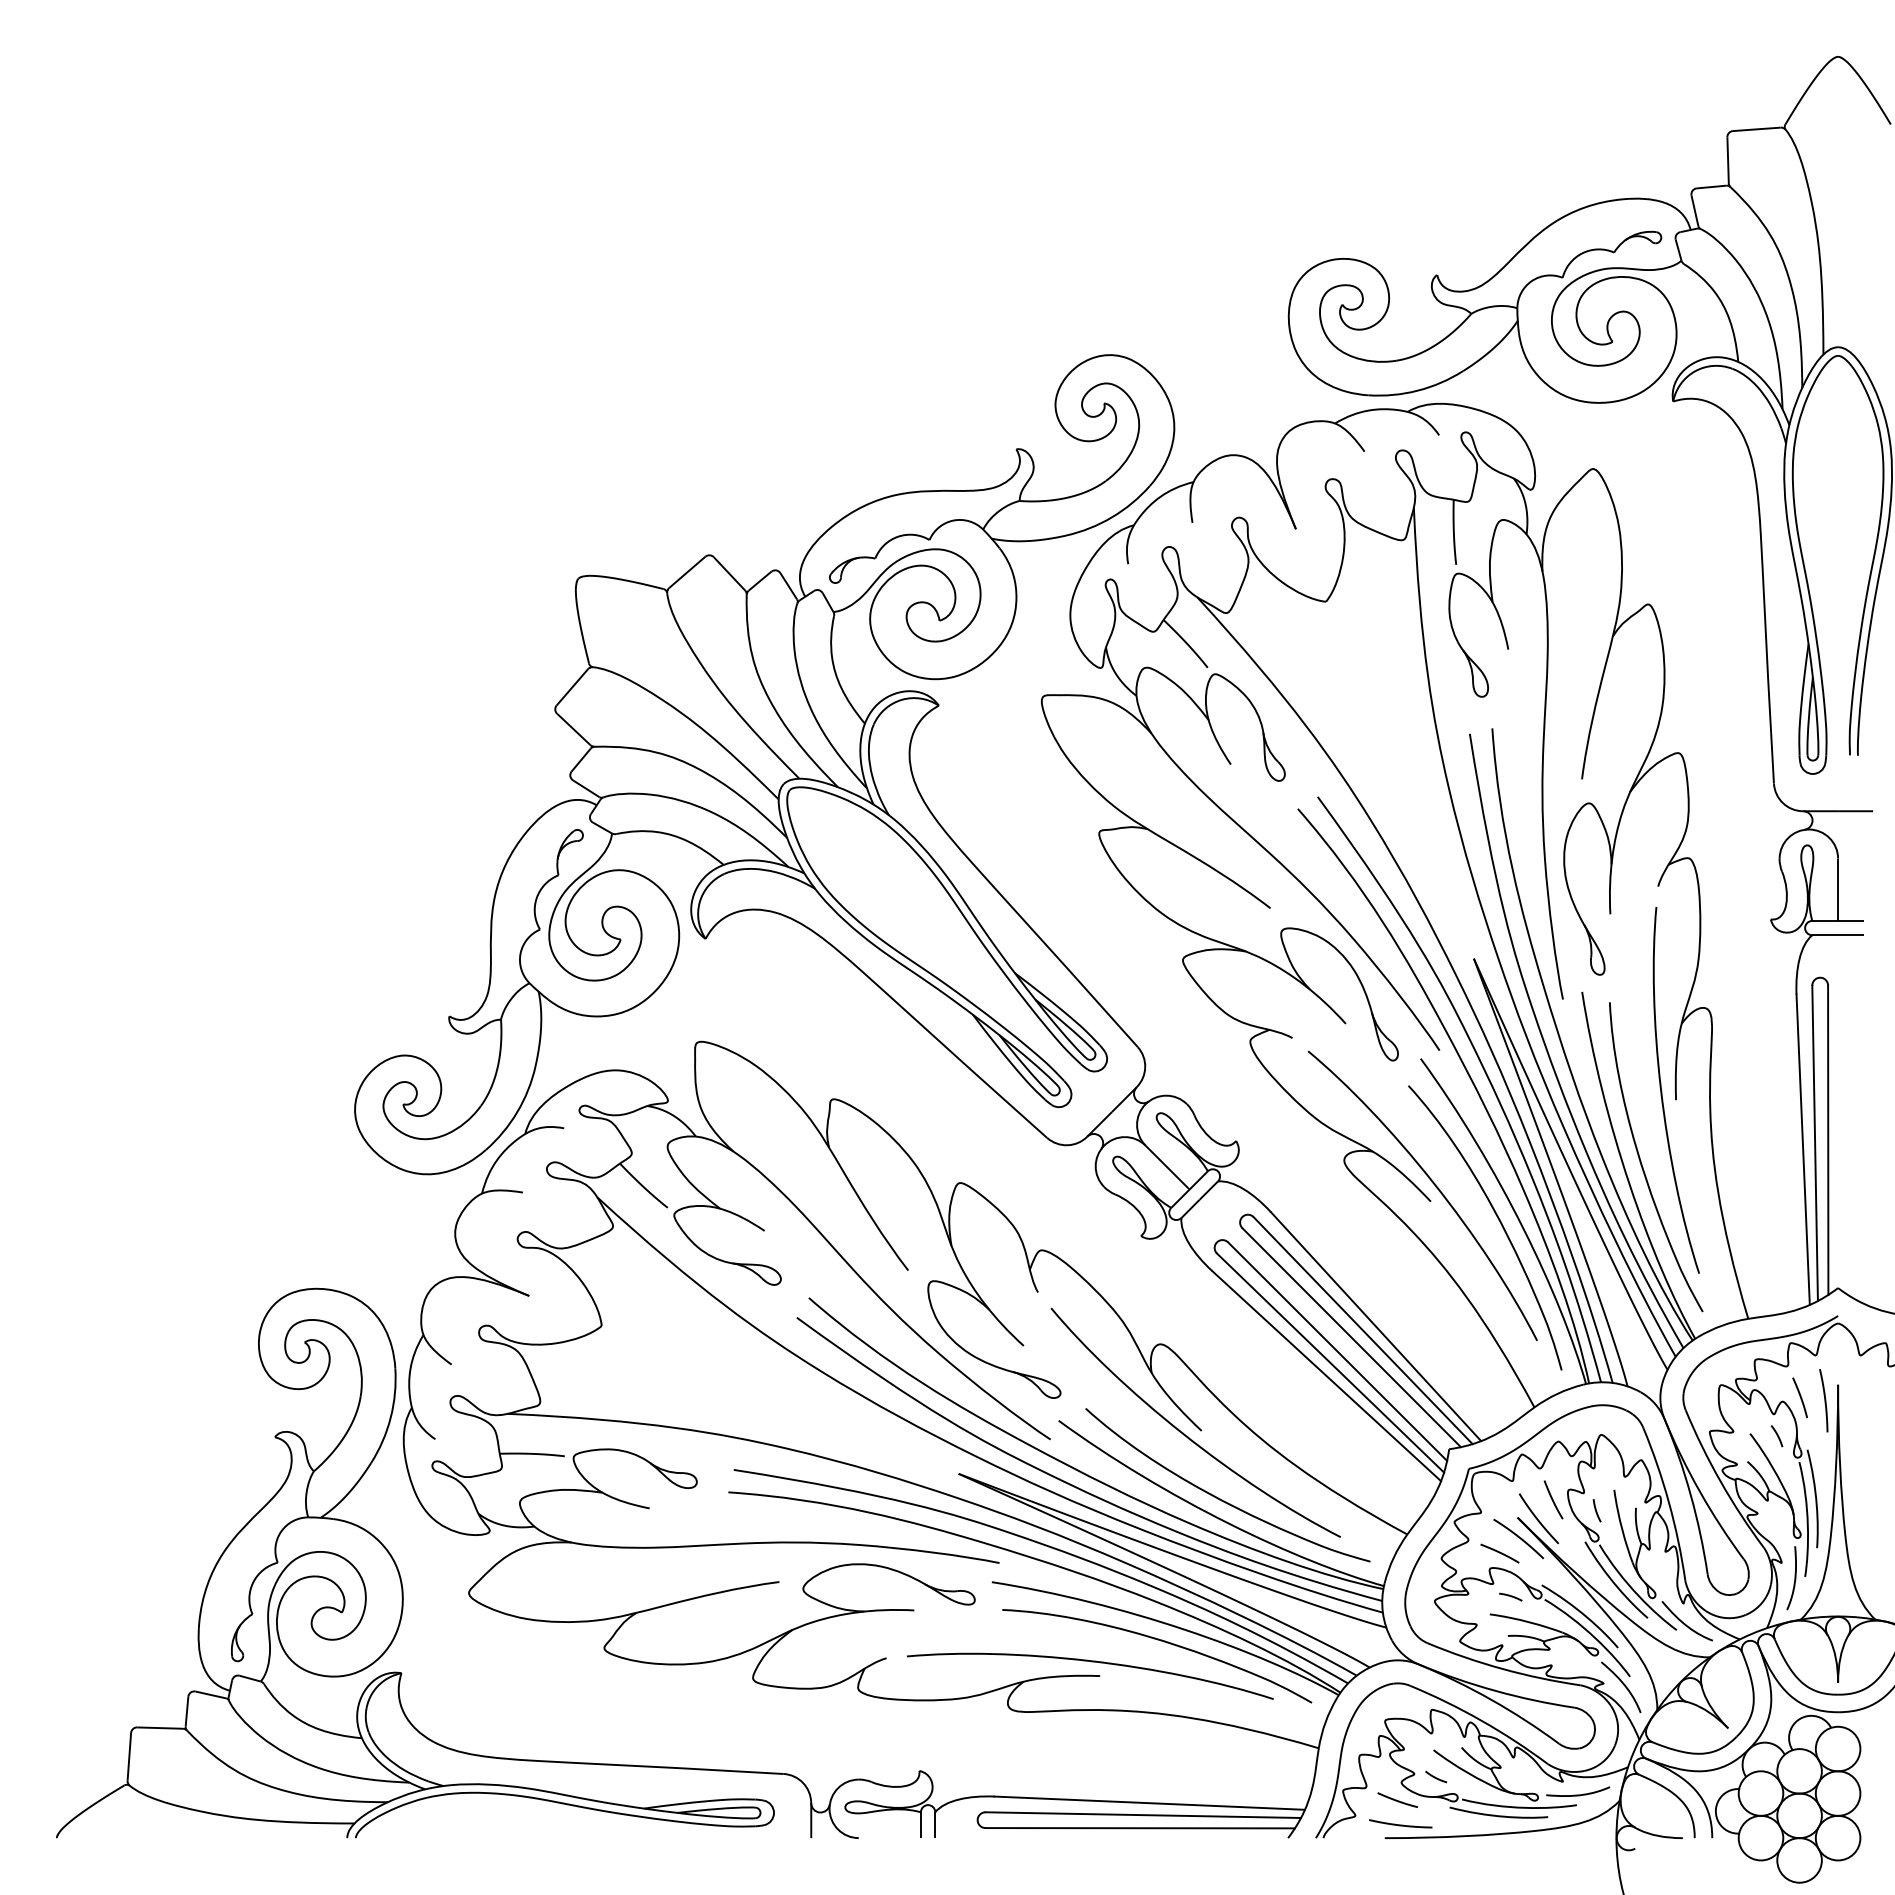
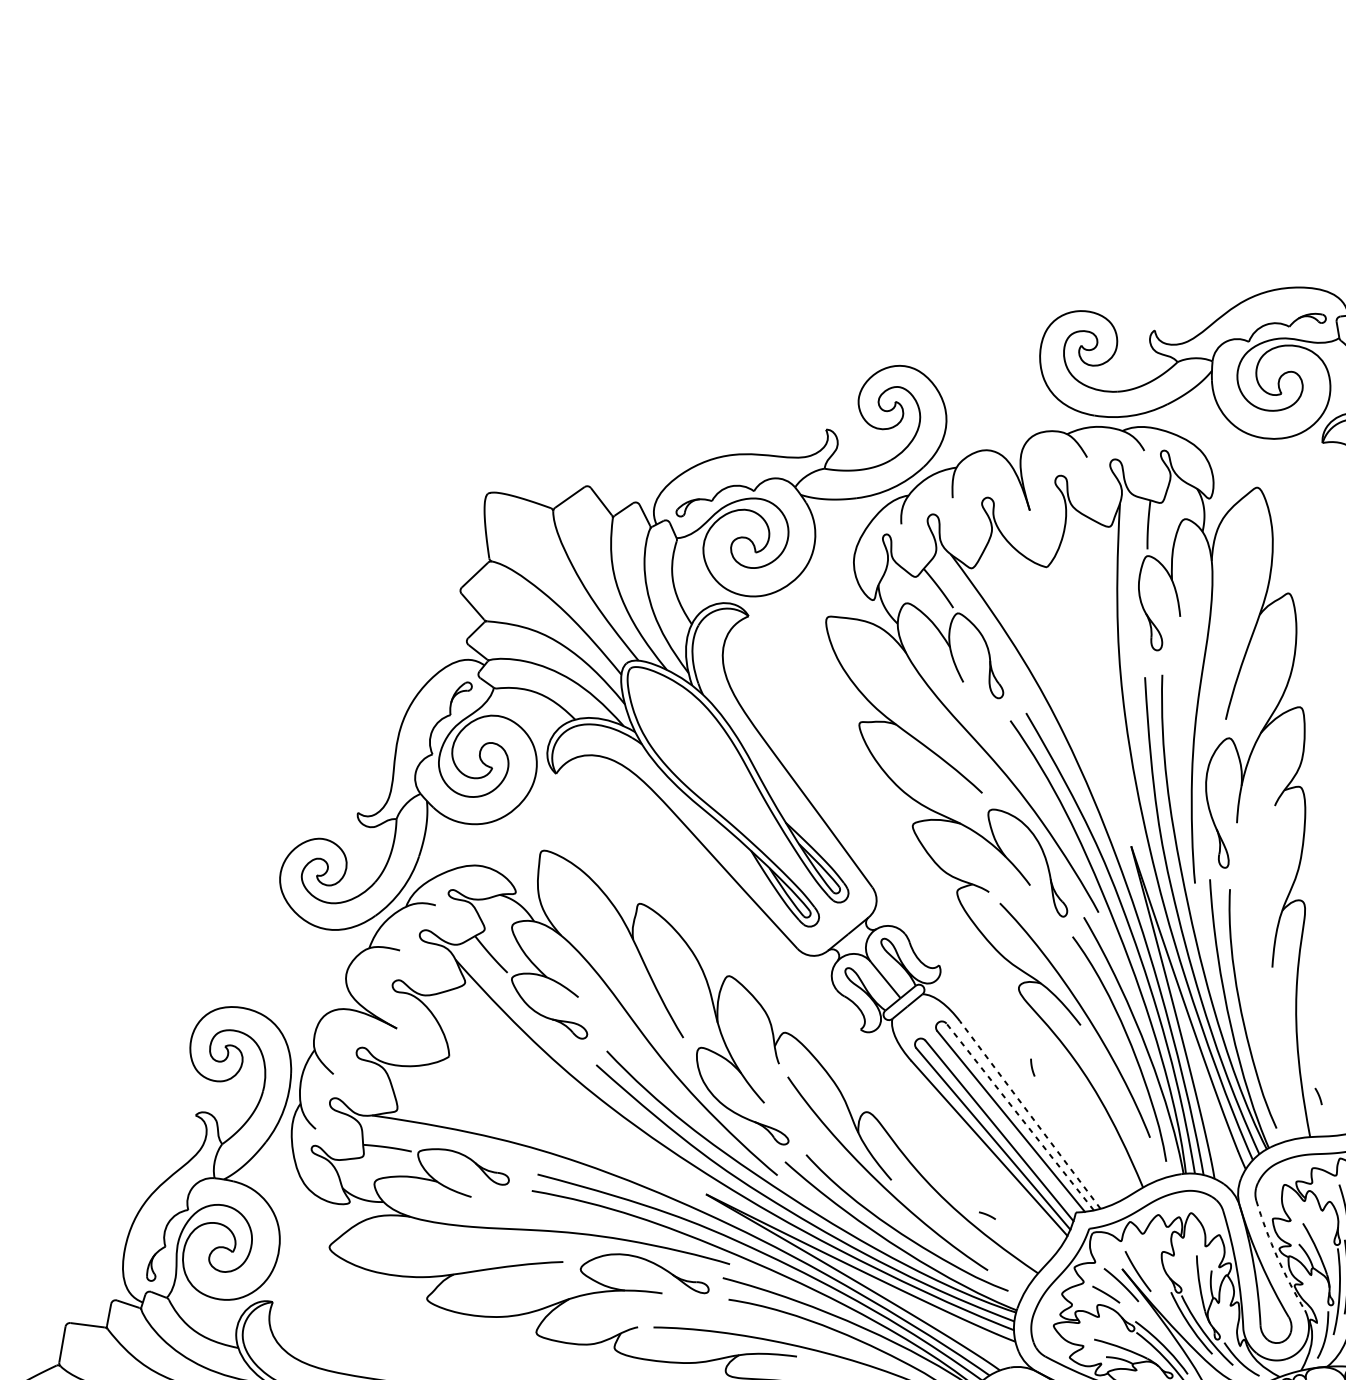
curve: (1662, 1091) -> (1262, 960), removed
line: (1375, 1326) -> (1029, 1114), solid -> dashed
line: (1363, 1330) -> (1020, 1117), solid -> dashed
curve: (1776, 1435) -> (1318, 1095), moved
arc: (1720, 1481) -> (1277, 1257), solid -> dashed
line: (1553, 1499) -> (1150, 1258), removed
line: (1596, 1510) -> (1032, 1067), moved
line: (1510, 1596) -> (987, 1215), moved

